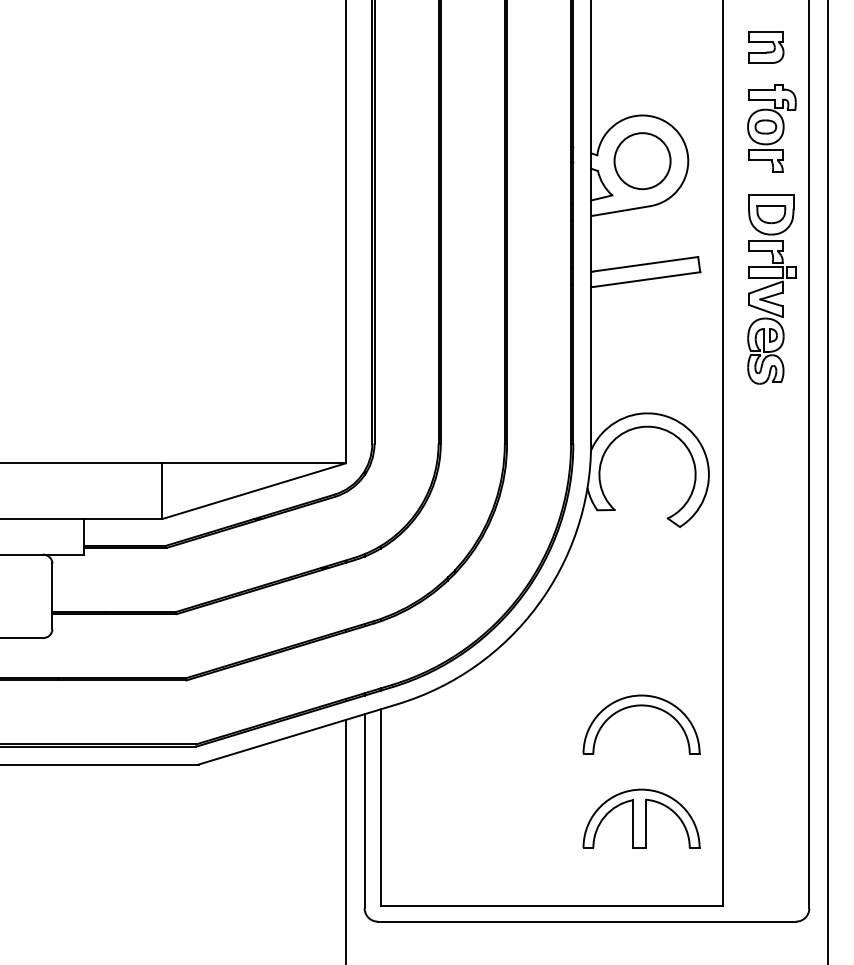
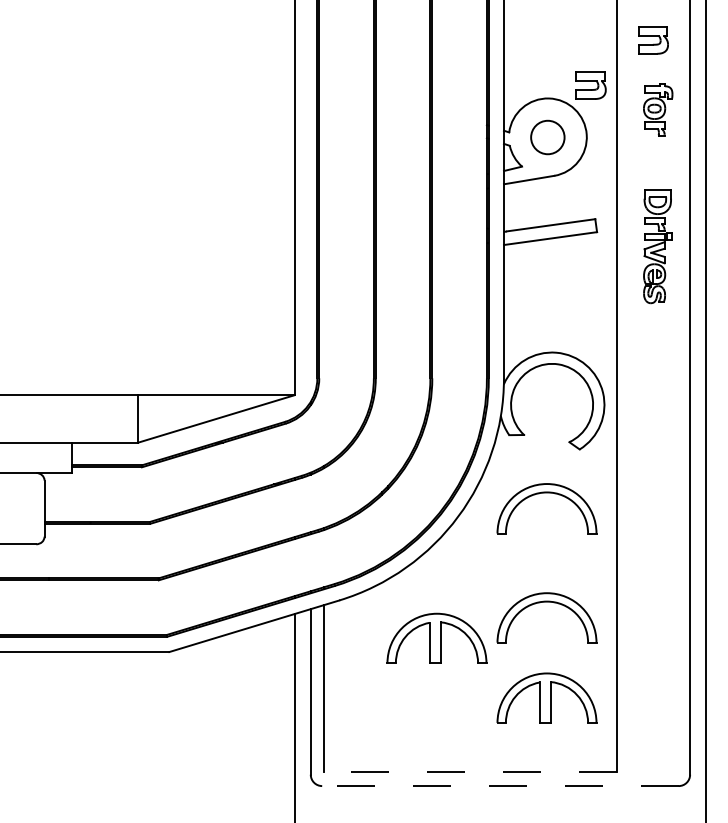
part: (693, 100) -> (591, 85), added
part: (771, 128) -> (657, 109), size x0.7
circle: (642, 161) -> (547, 137), size x0.7
part: (771, 289) -> (657, 246), size x0.7
part: (641, 578) -> (546, 493), added
part: (512, 748) -> (436, 638), added
line: (551, 905) -> (470, 772), solid -> dashed
line: (586, 921) -> (500, 785), solid -> dashed

